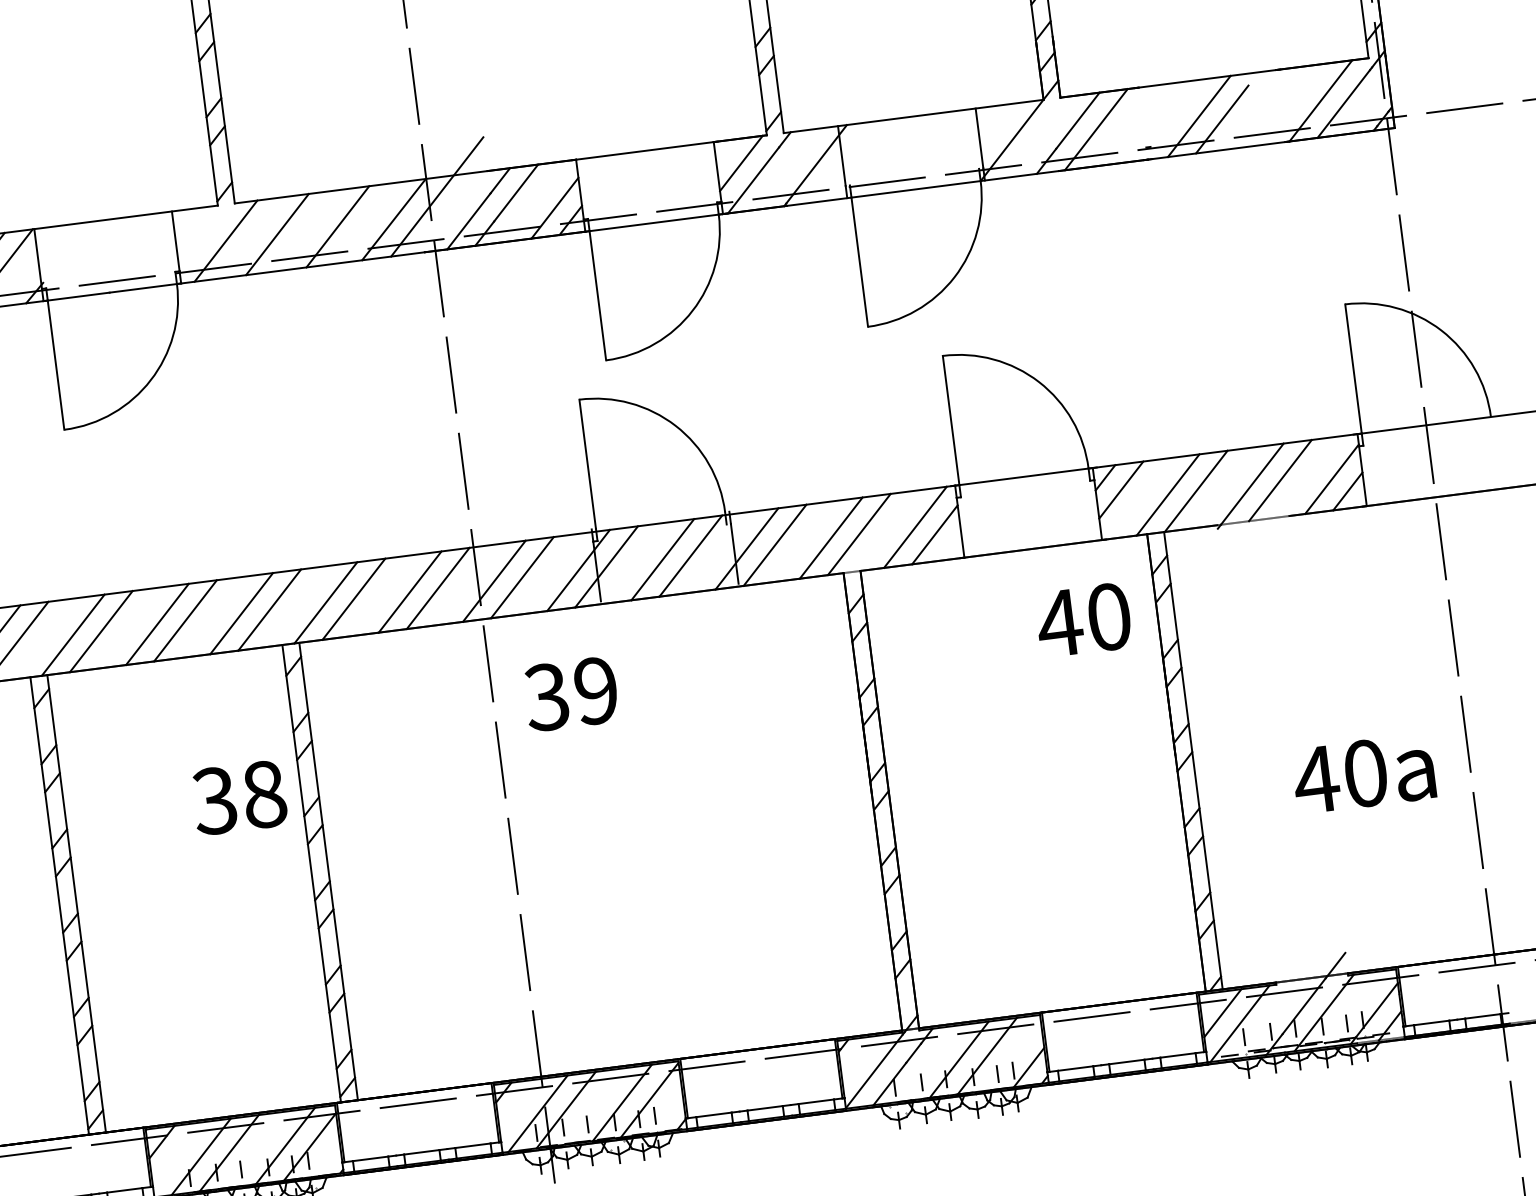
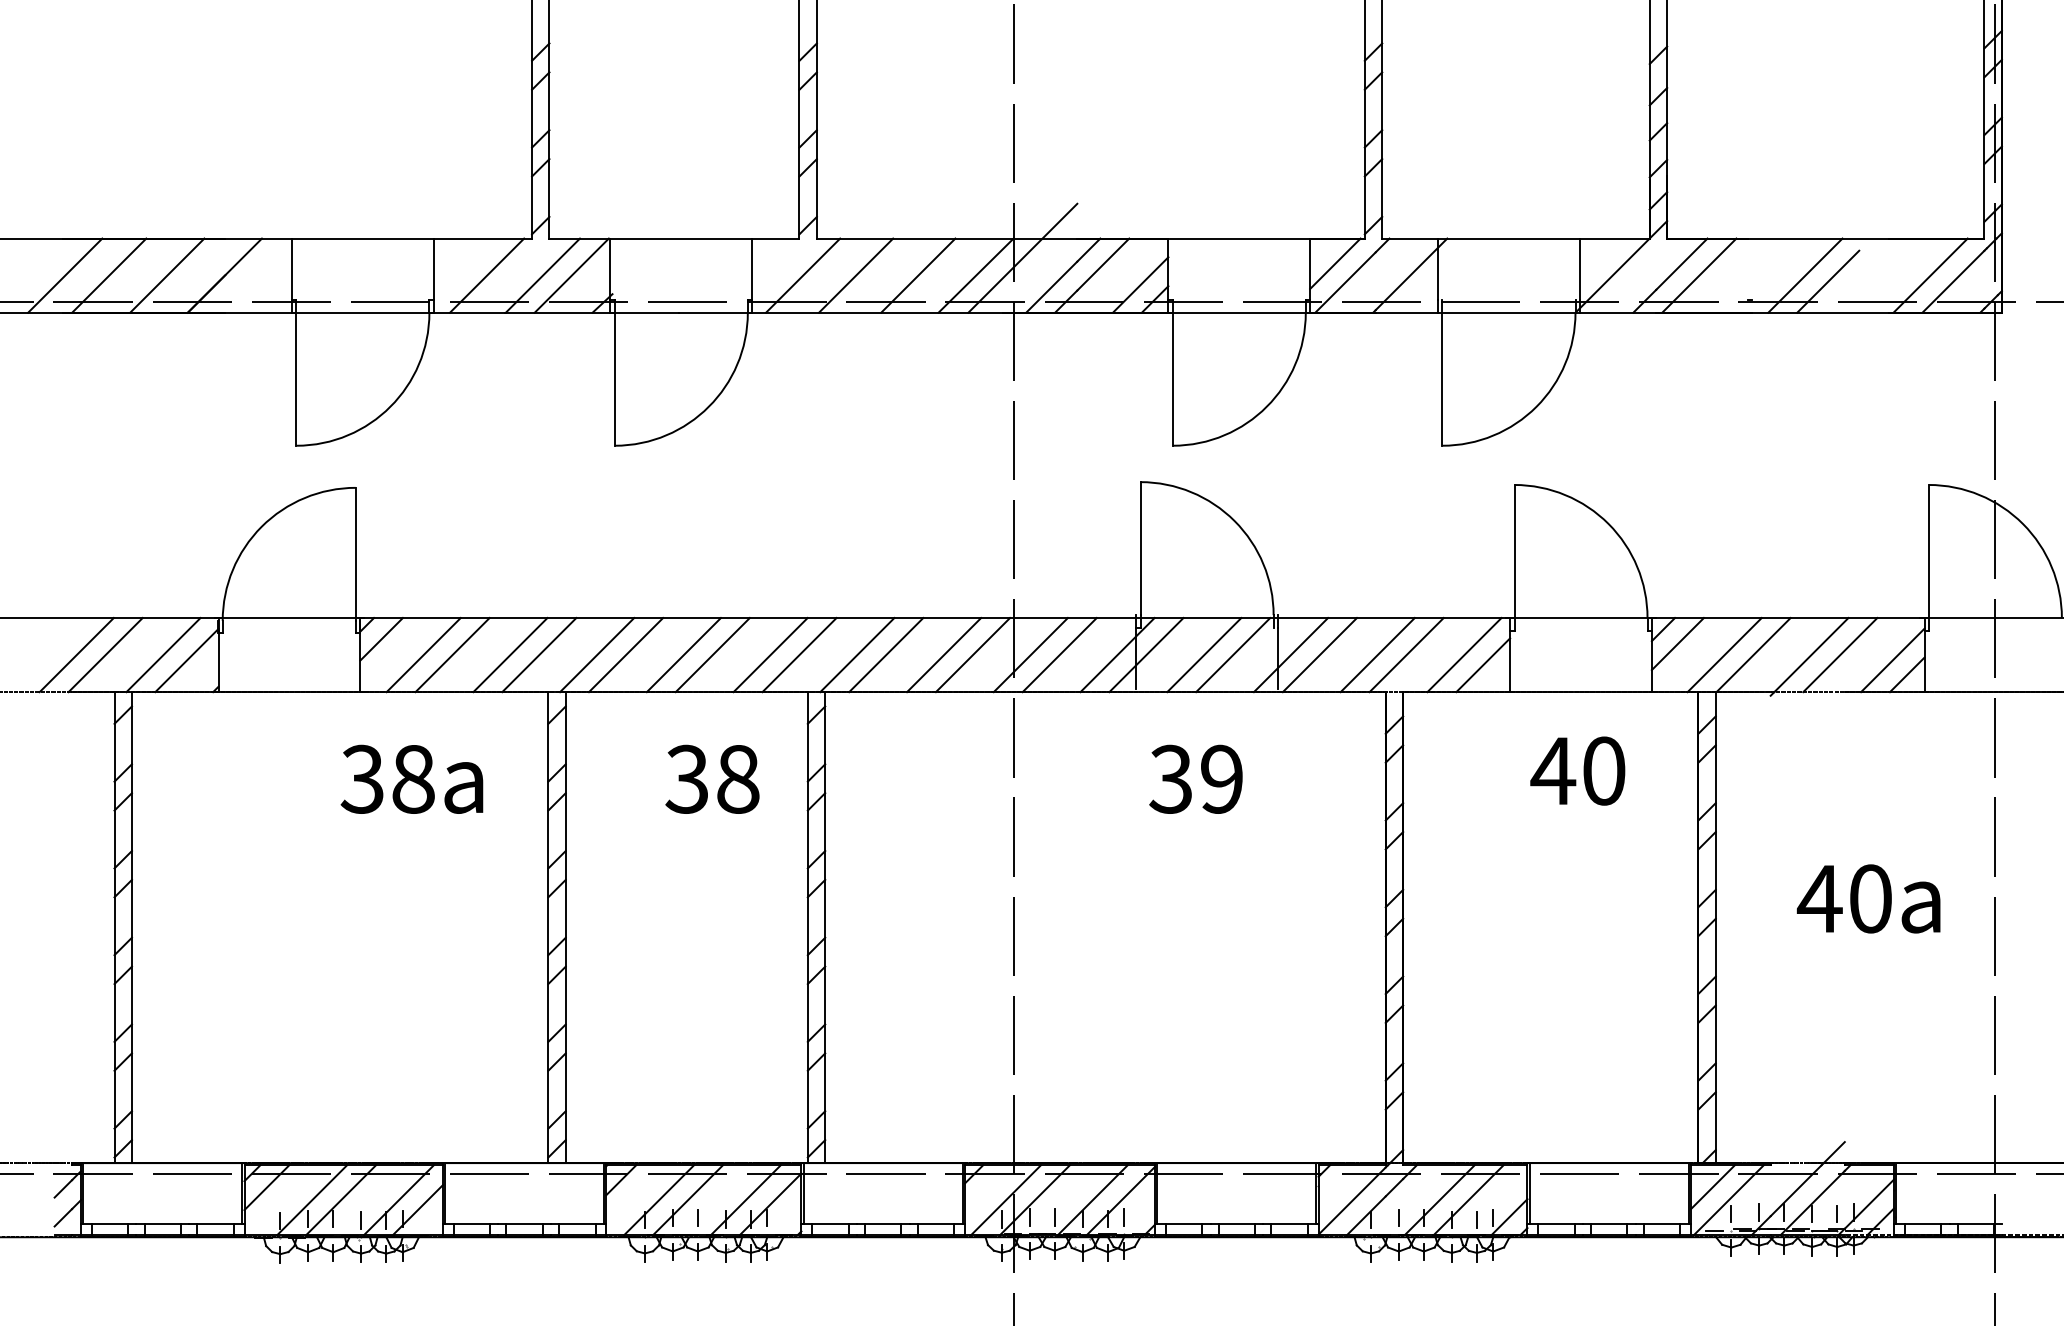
text: (1083, 619) -> (1577, 770), moved
text: (570, 693) -> (1195, 778), moved
text: (1363, 773) -> (1868, 898), moved
text: (239, 796) -> (712, 778), moved

